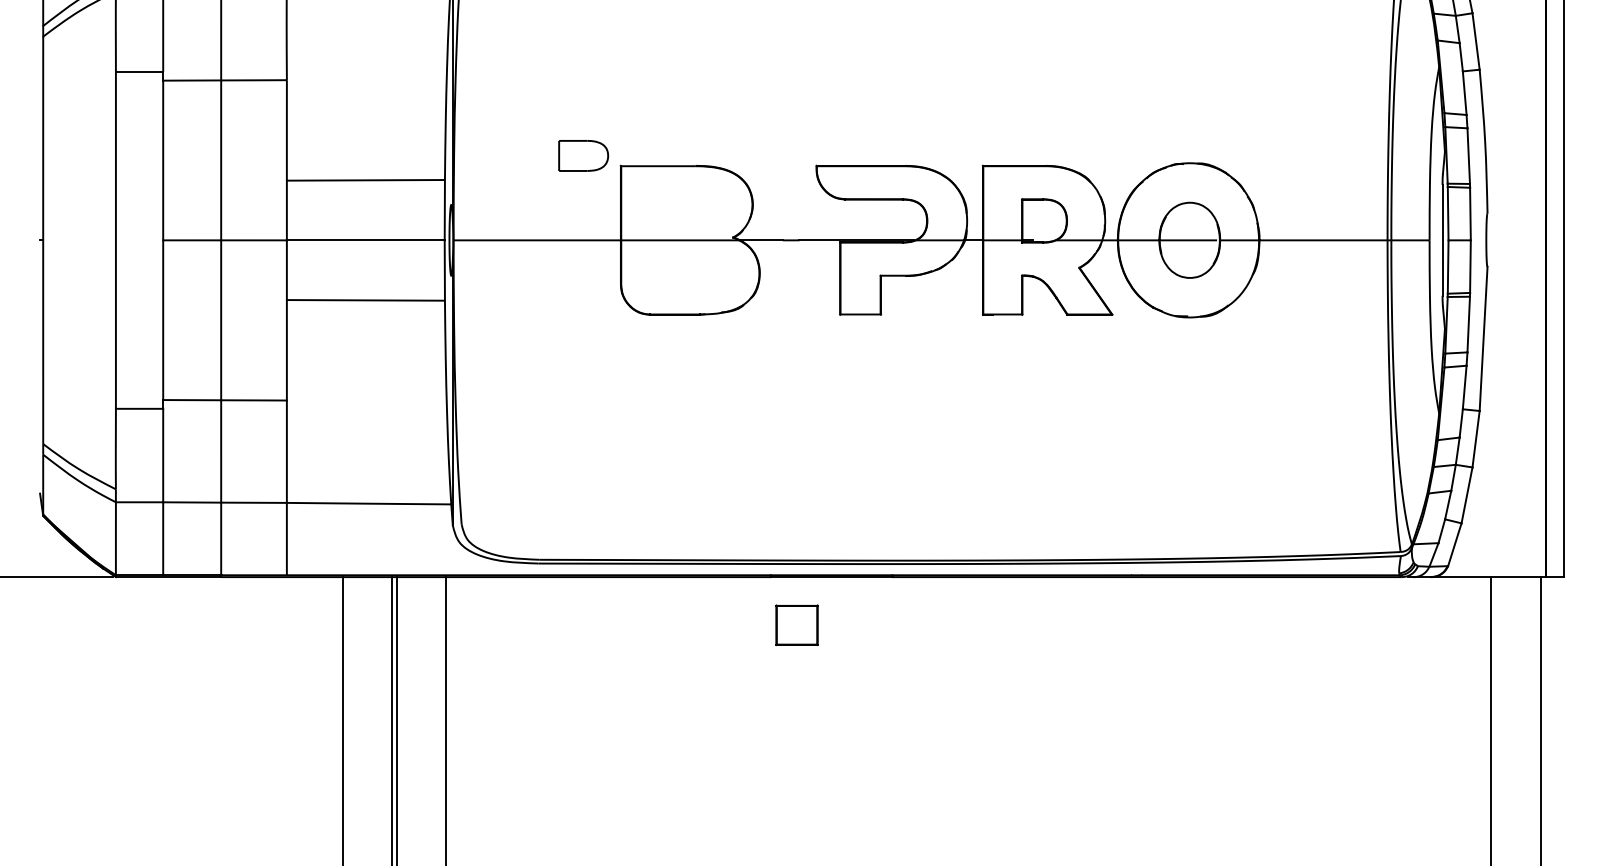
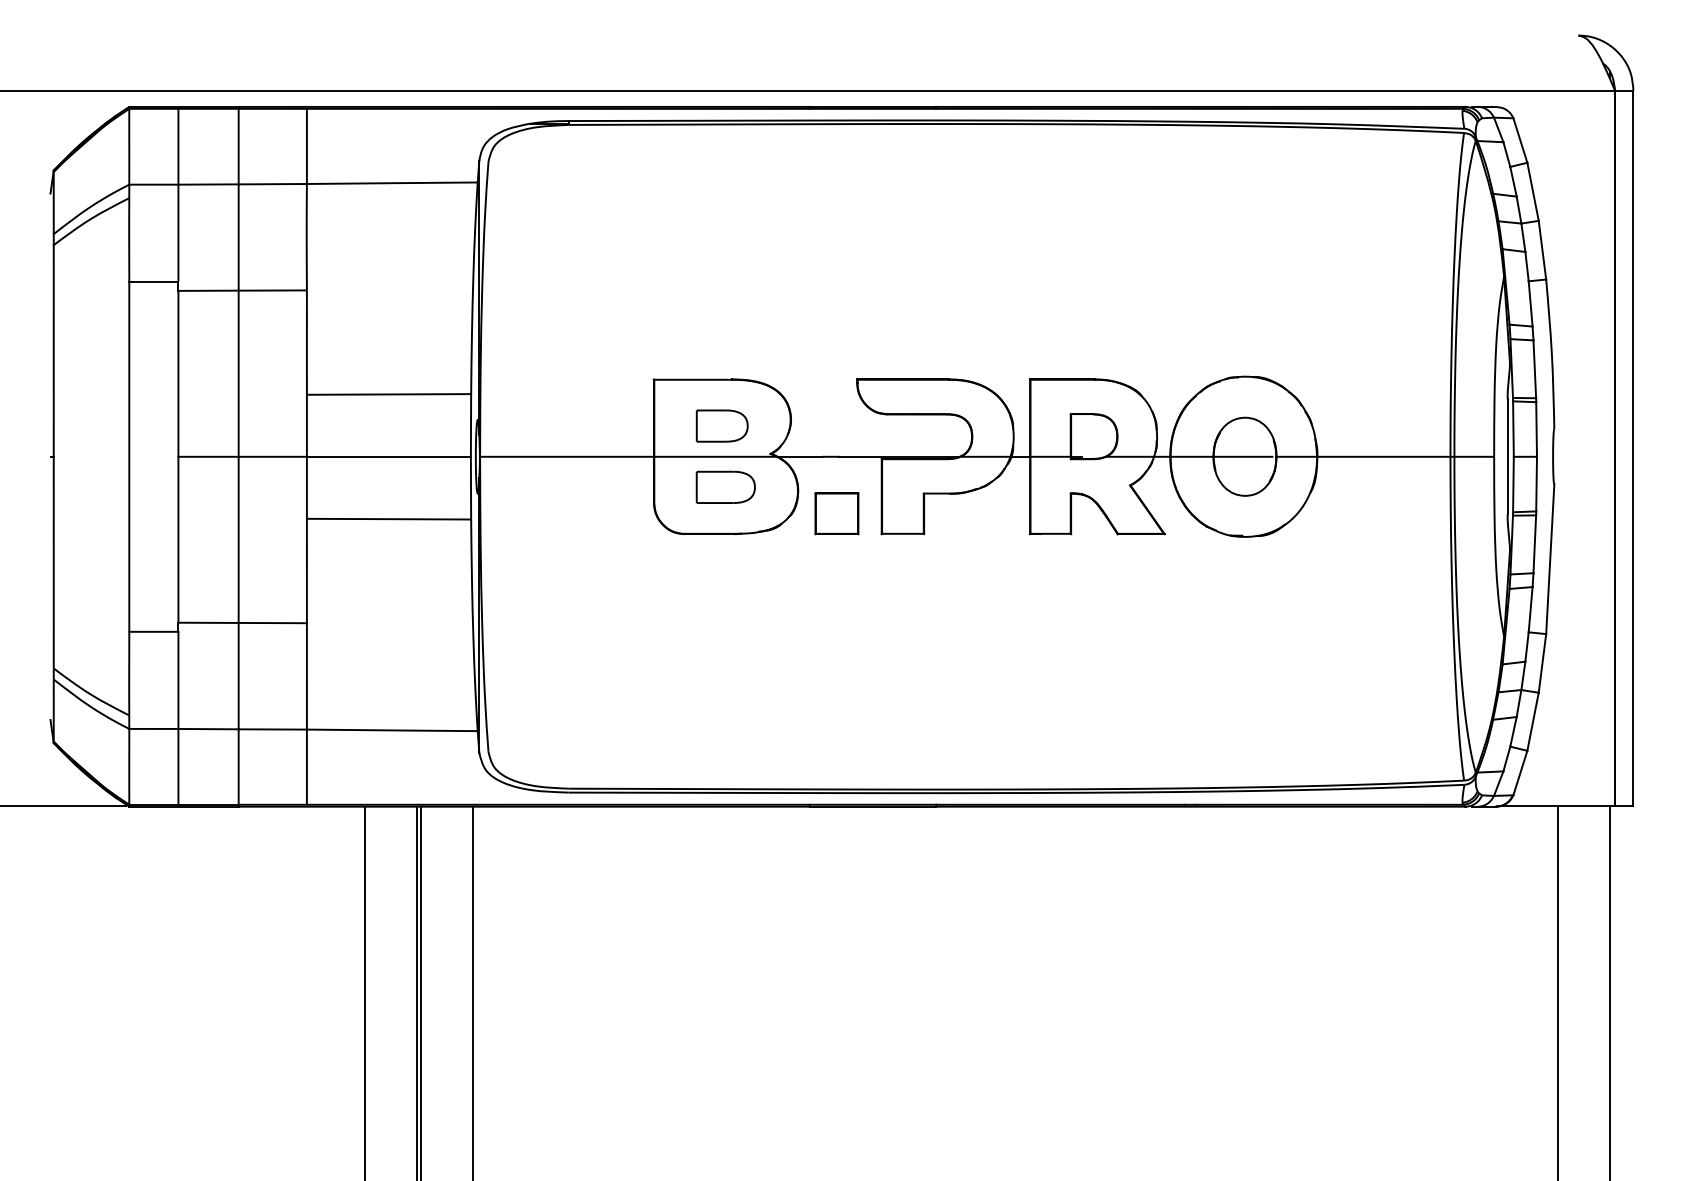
part: (582, 155) -> (721, 425), moved
part: (689, 268) -> (725, 486), added
part: (796, 625) -> (836, 513), moved

